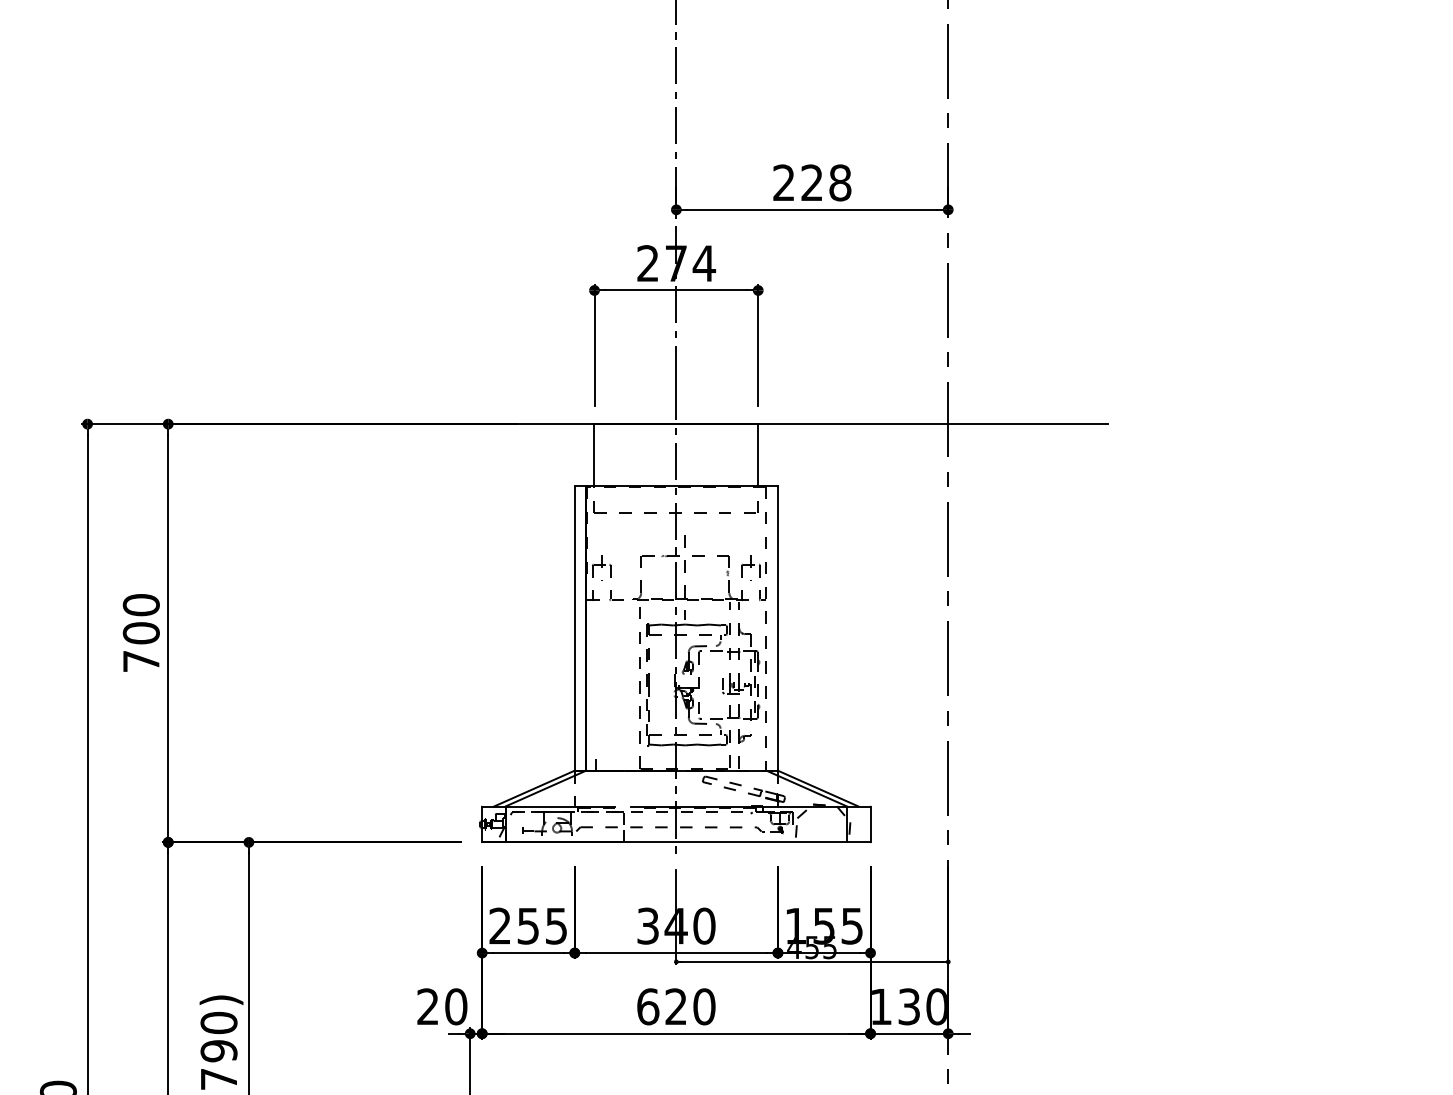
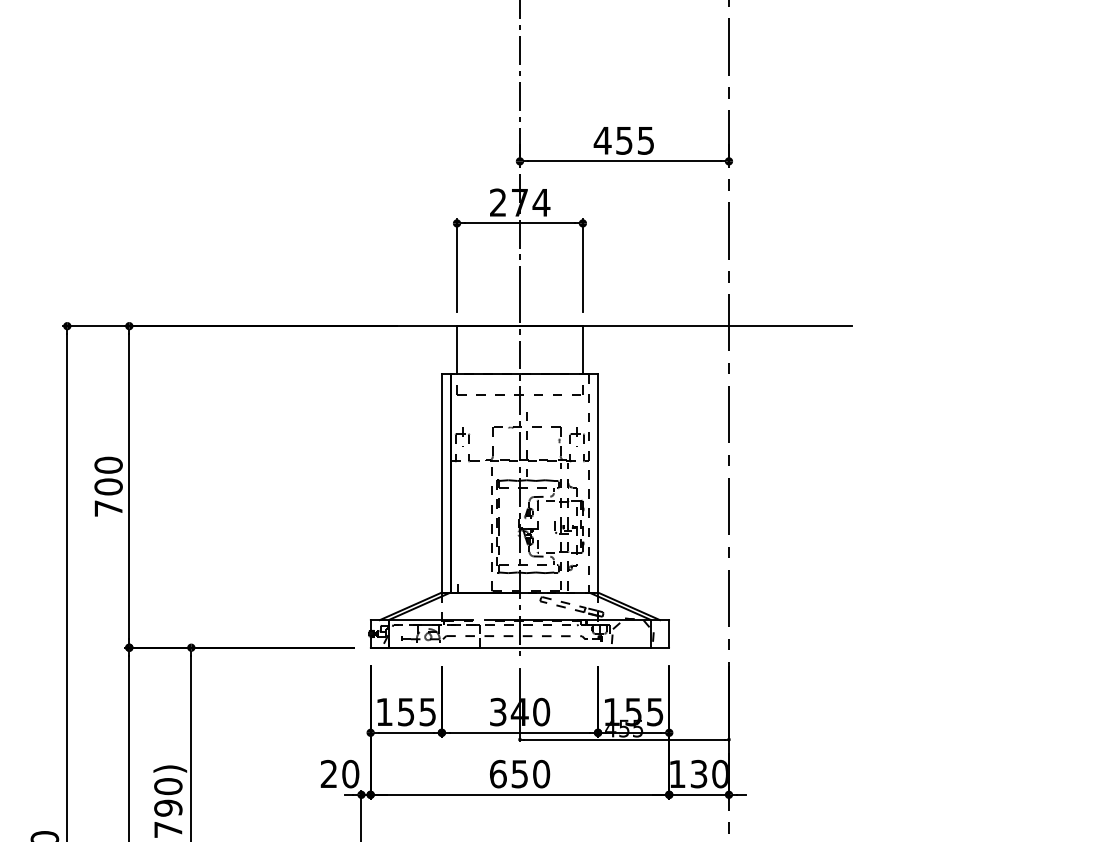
text: (811, 182) -> (623, 140), 228 -> 455
text: (500, 925) -> (384, 711), 255 -> 155
text: (675, 1005) -> (519, 773), 620 -> 650

